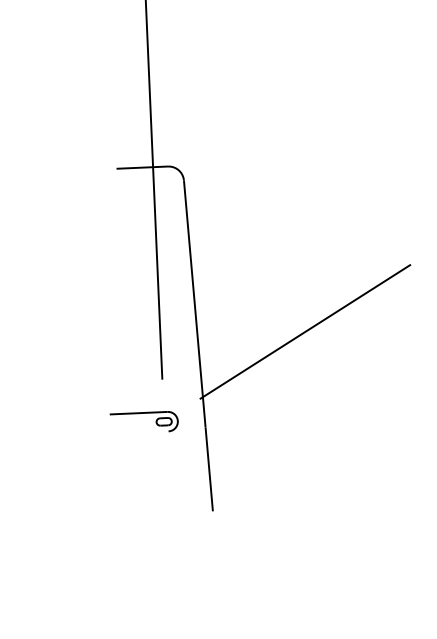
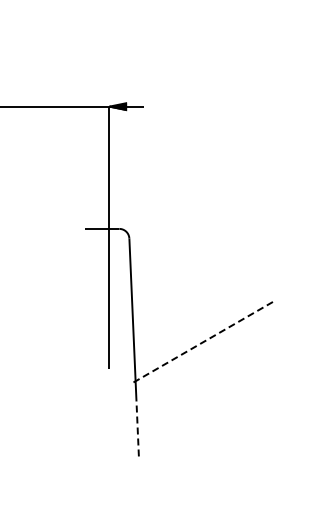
line: (306, 332) -> (205, 341), solid -> dashed
part: (144, 422) -> (96, 396), removed
line: (208, 468) -> (137, 428), solid -> dashed

